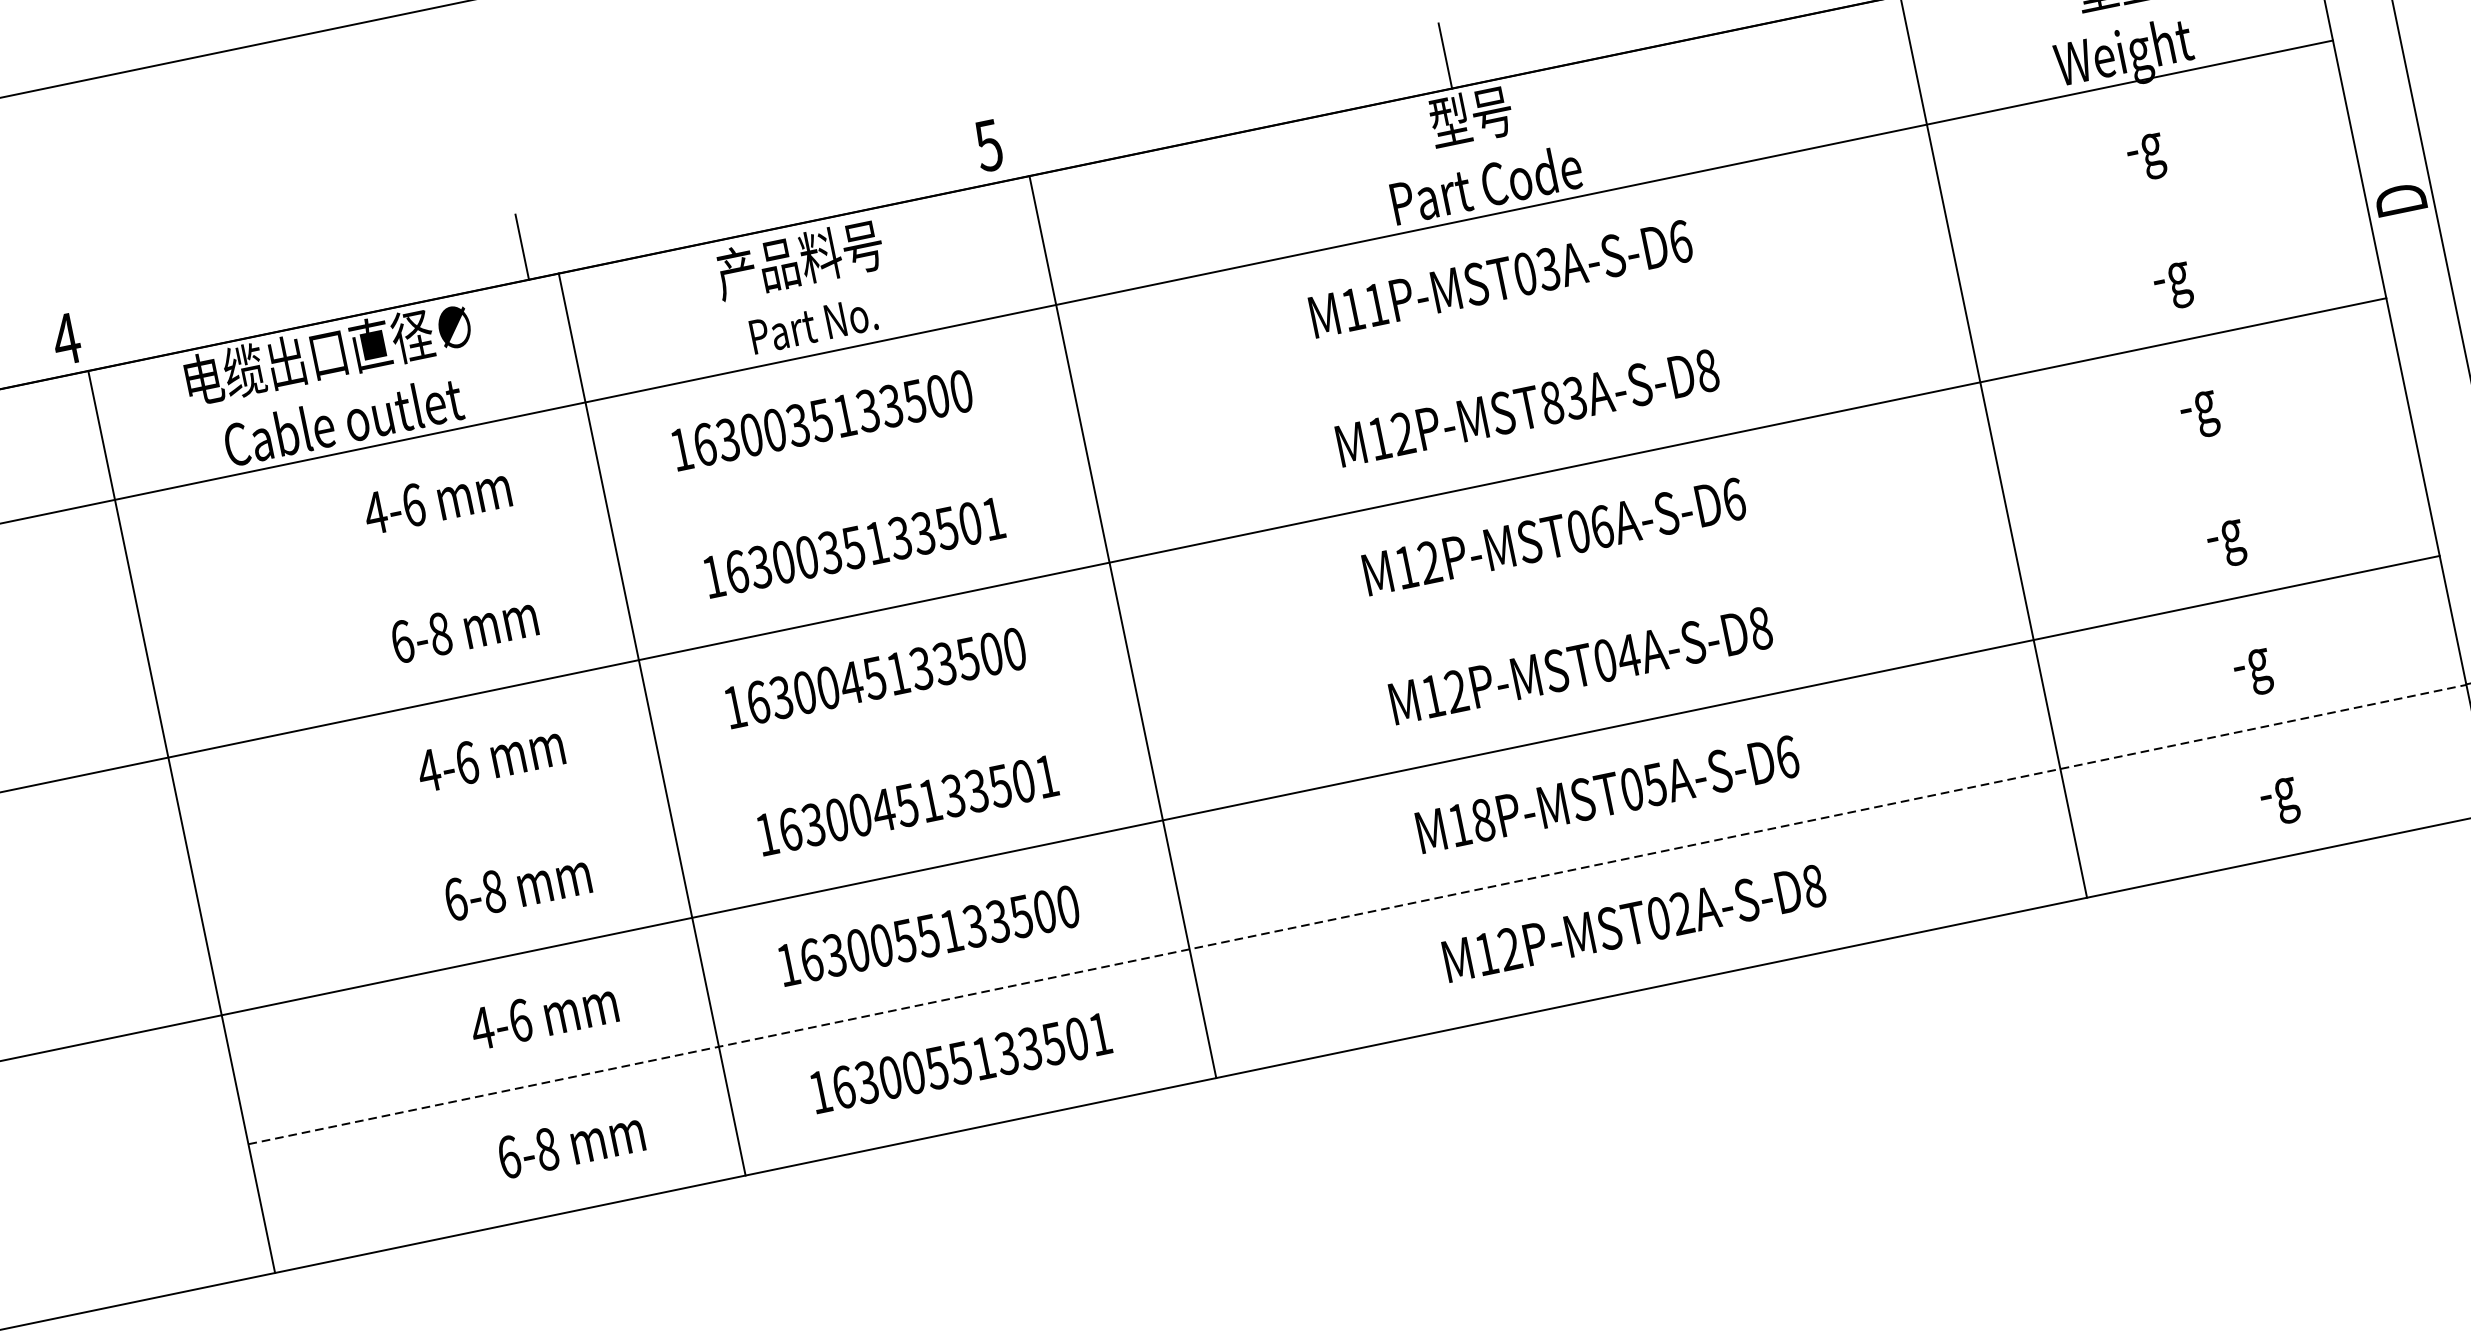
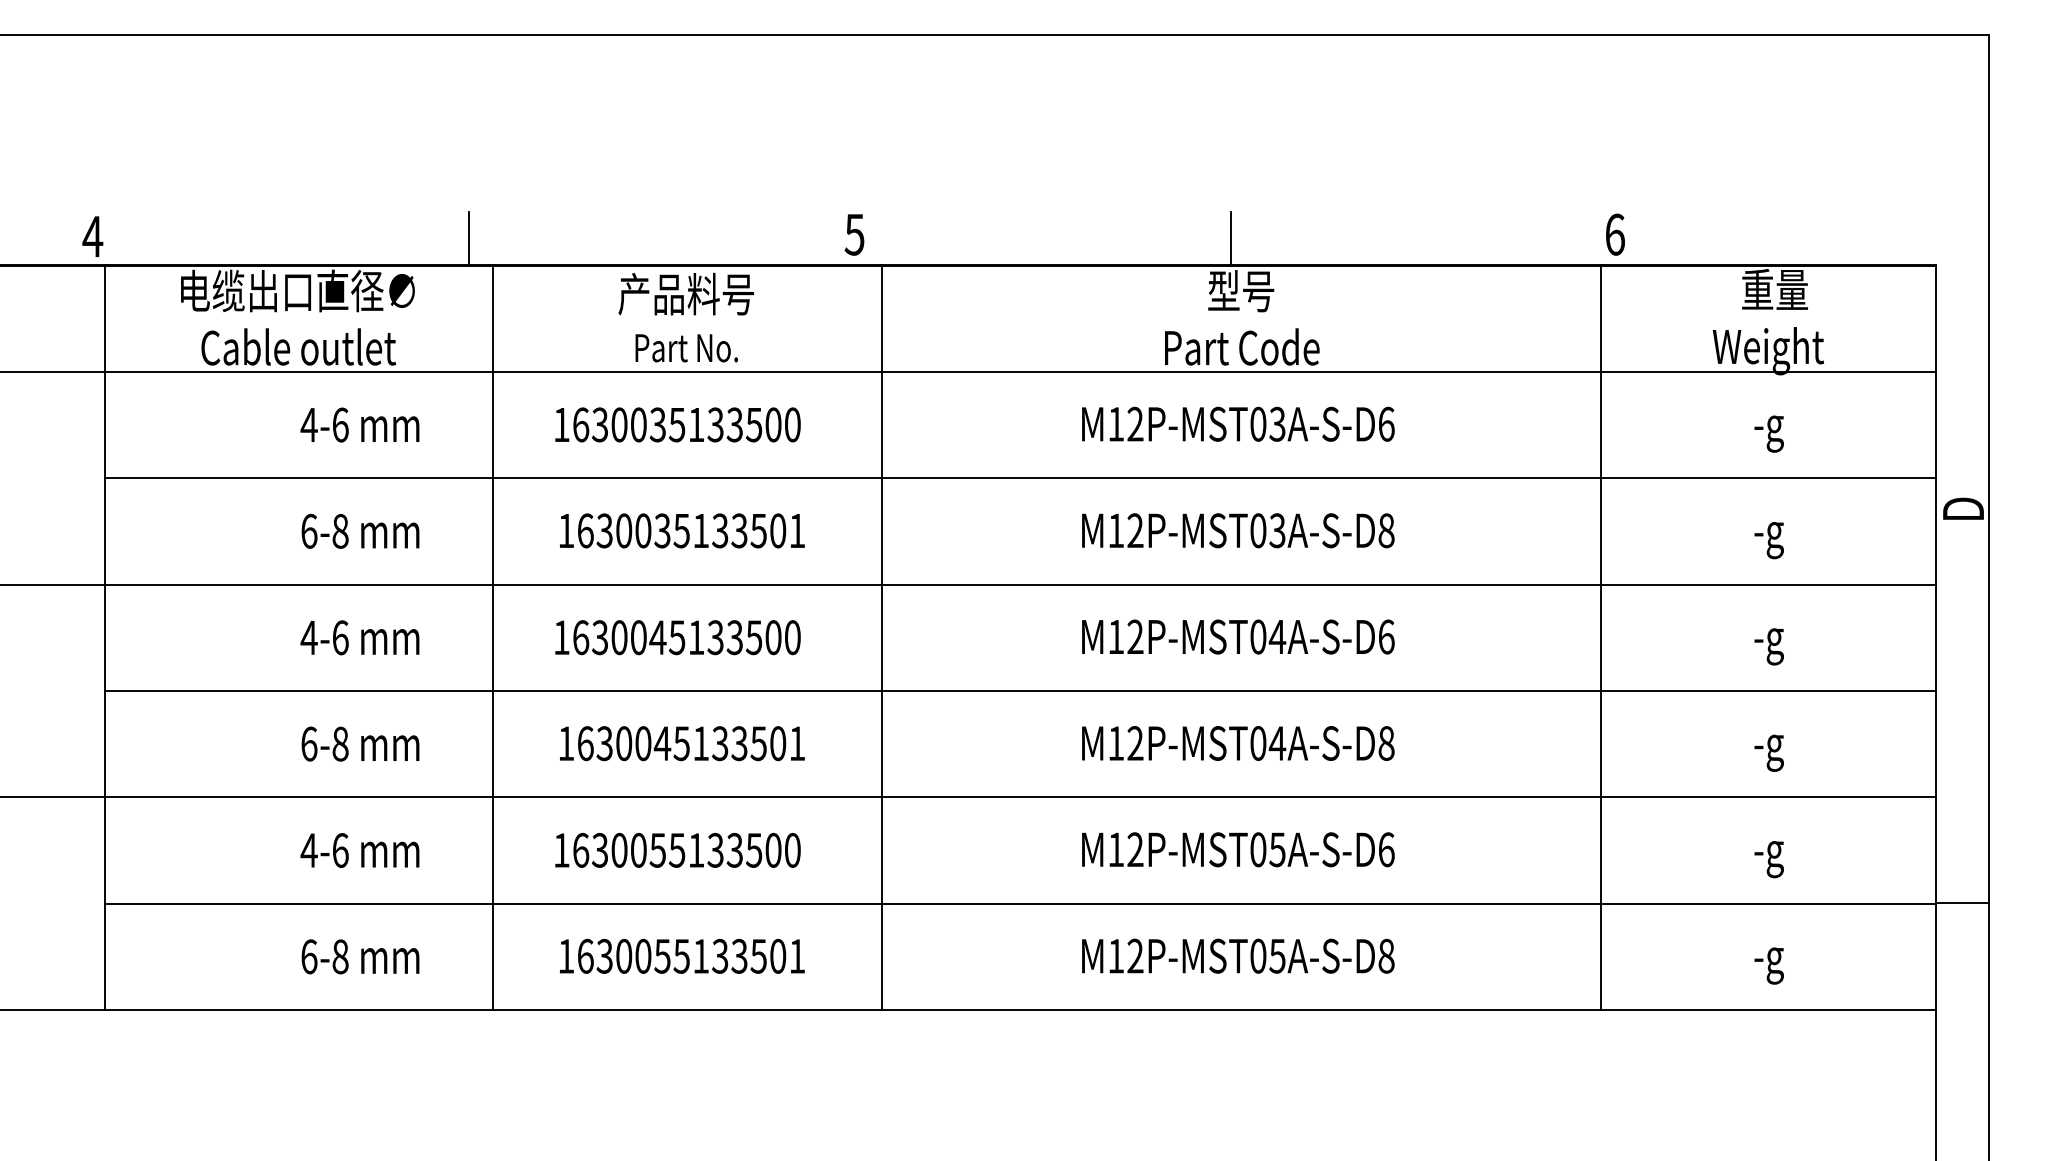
text: (1376, 303) -> (1135, 423), M11P-MST03A-S-D6 -> M12P-MST03A-S-D6
line: (1250, 399) -> (1020, 478), added
text: (1552, 402) -> (1258, 530), M12P-MST83A-S-D8 -> M12P-MST03A-S-D8
text: (1601, 526) -> (1277, 636), M12P-MST06A-S-D6 -> M12P-MST04A-S-D6
line: (1304, 657) -> (1020, 691), added
text: (1483, 819) -> (1135, 849), M18P-MST05A-S-D6 -> M12P-MST05A-S-D6
text: (1681, 912) -> (1277, 955), M12P-MST02A-S-D8 -> M12P-MST05A-S-D8
line: (1357, 914) -> (1020, 903), dashed -> solid

